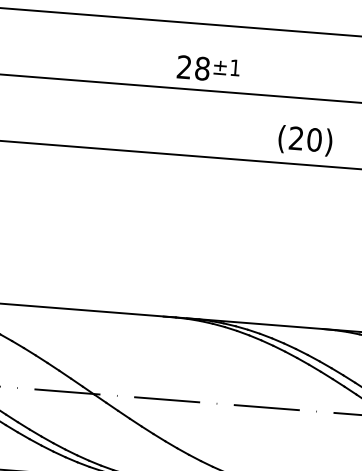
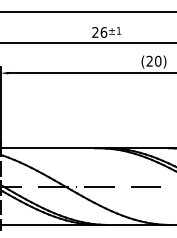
text: (201, 68) -> (103, 32), 28 -> 26

